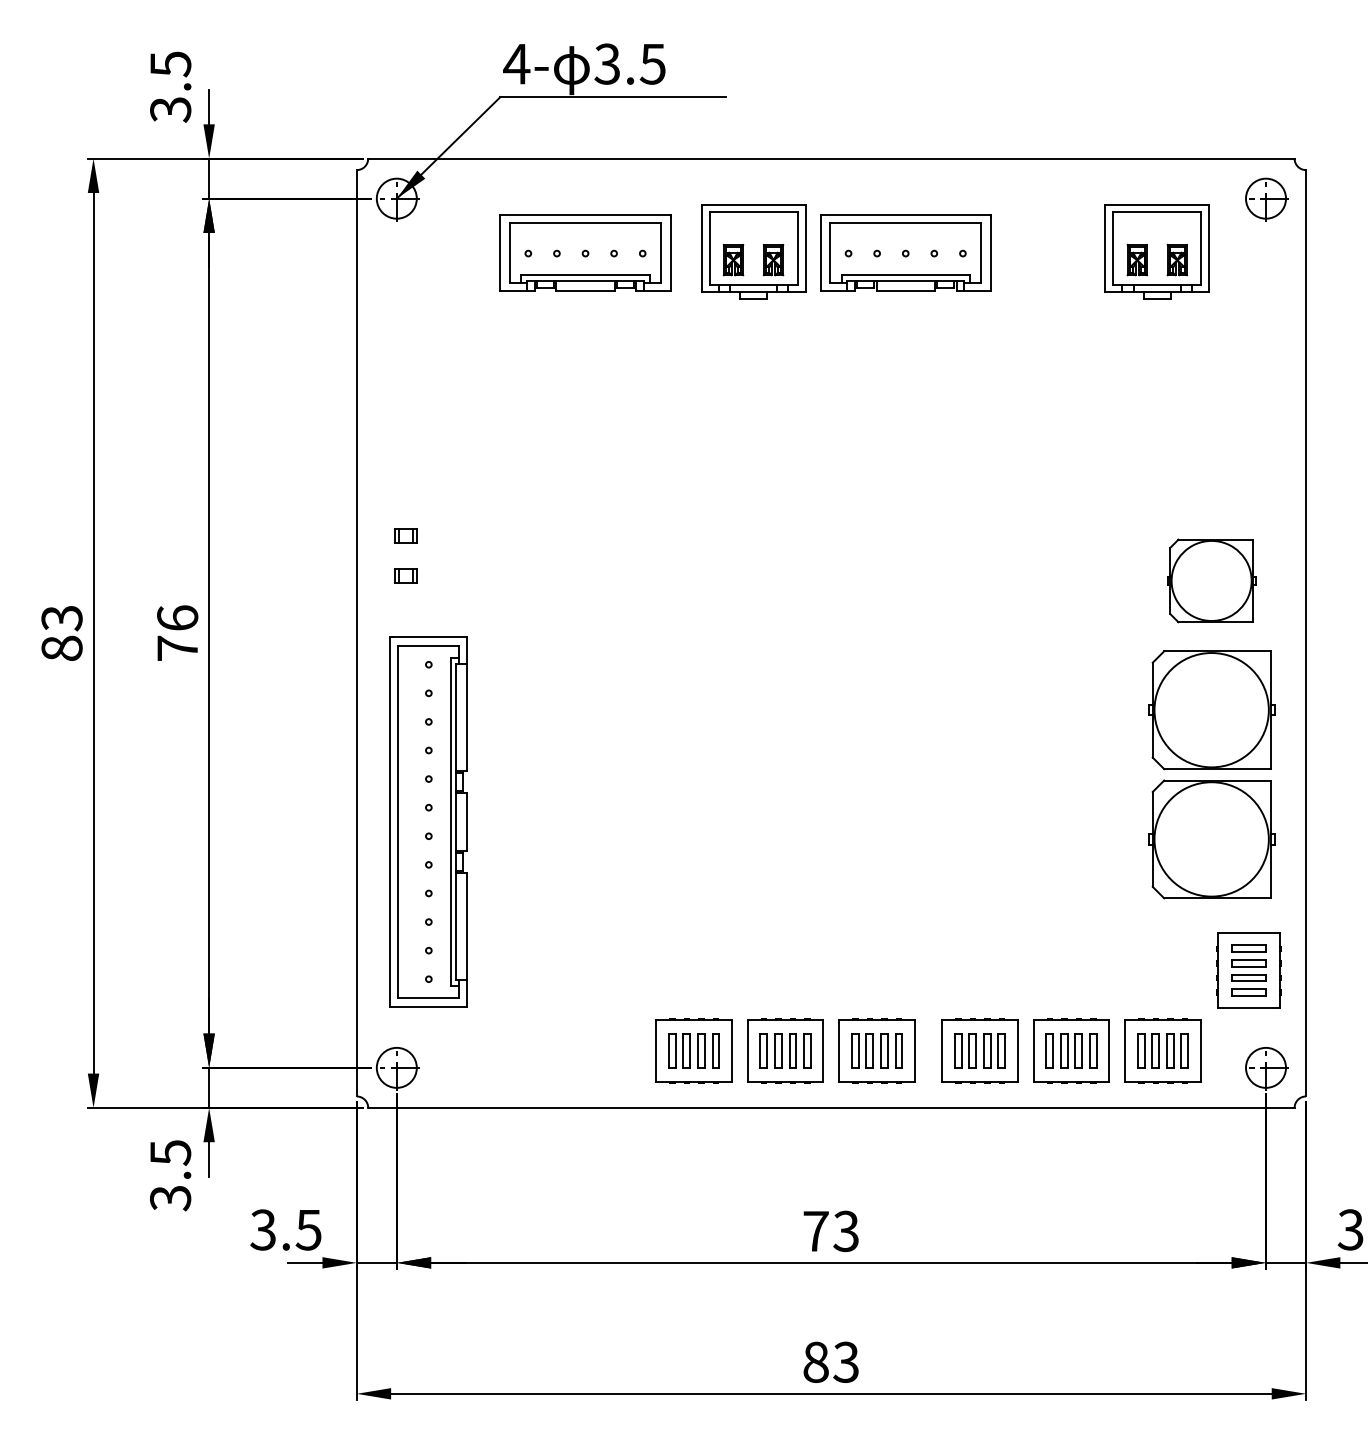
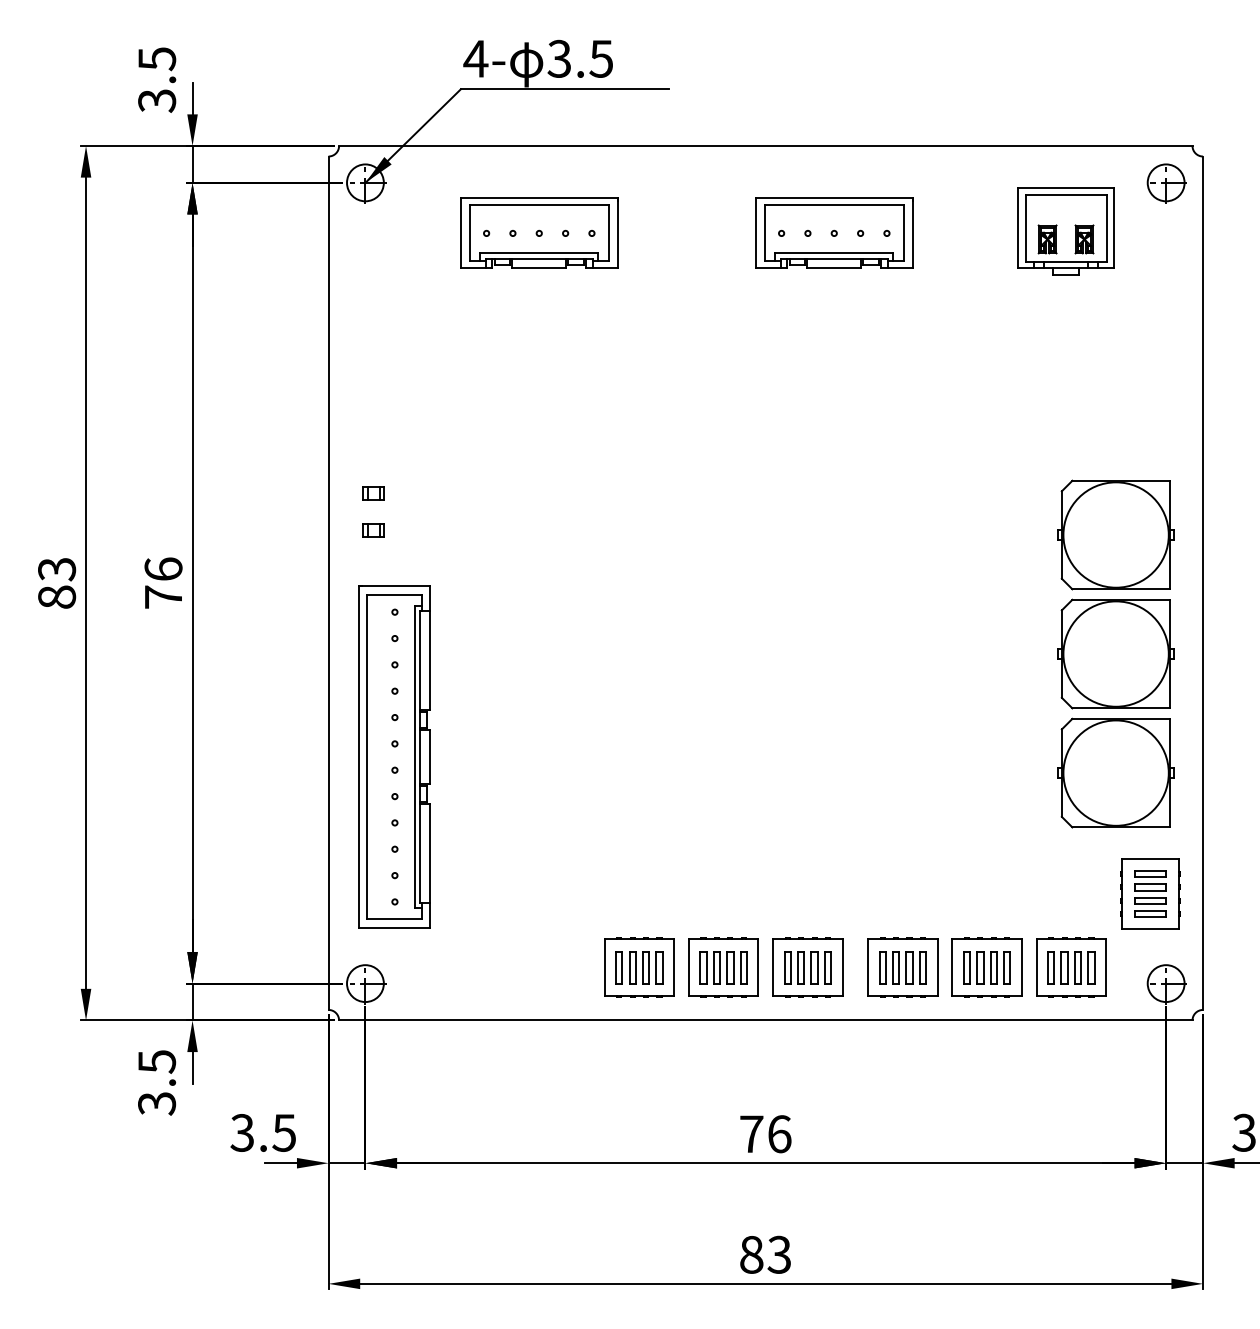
part: (752, 251) -> (693, 231), removed
part: (1211, 580) -> (1115, 534), size x1.43
text: (846, 1231) -> (779, 1134), 73 -> 76

